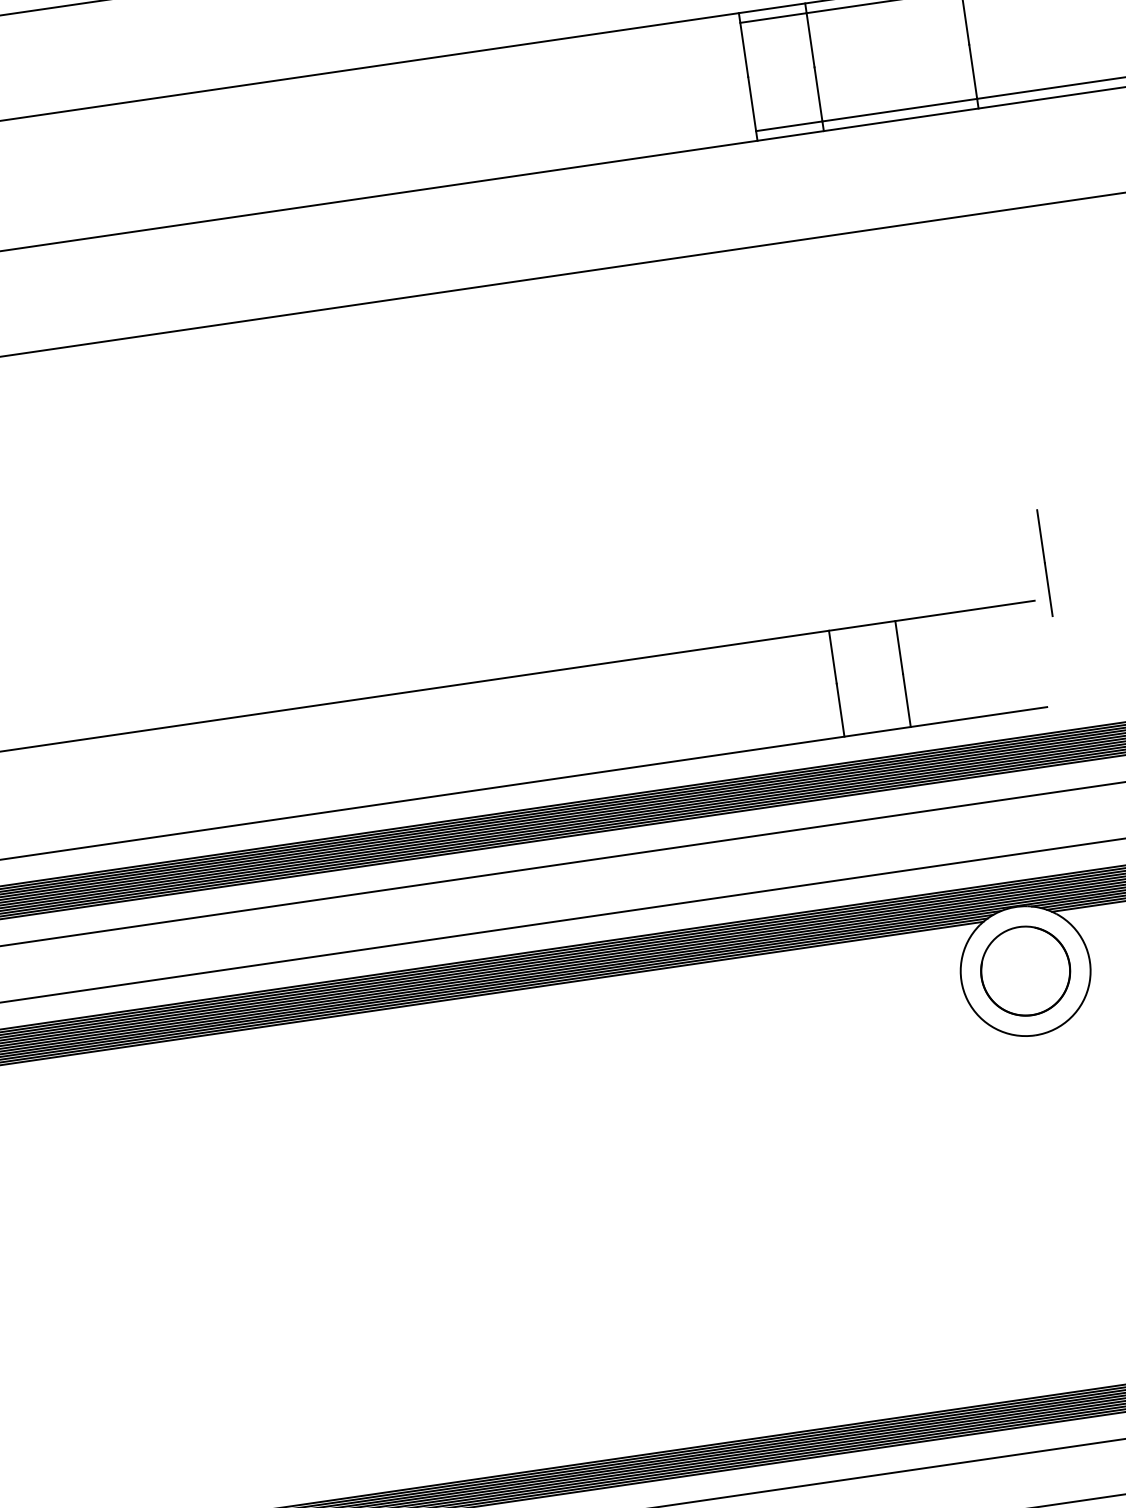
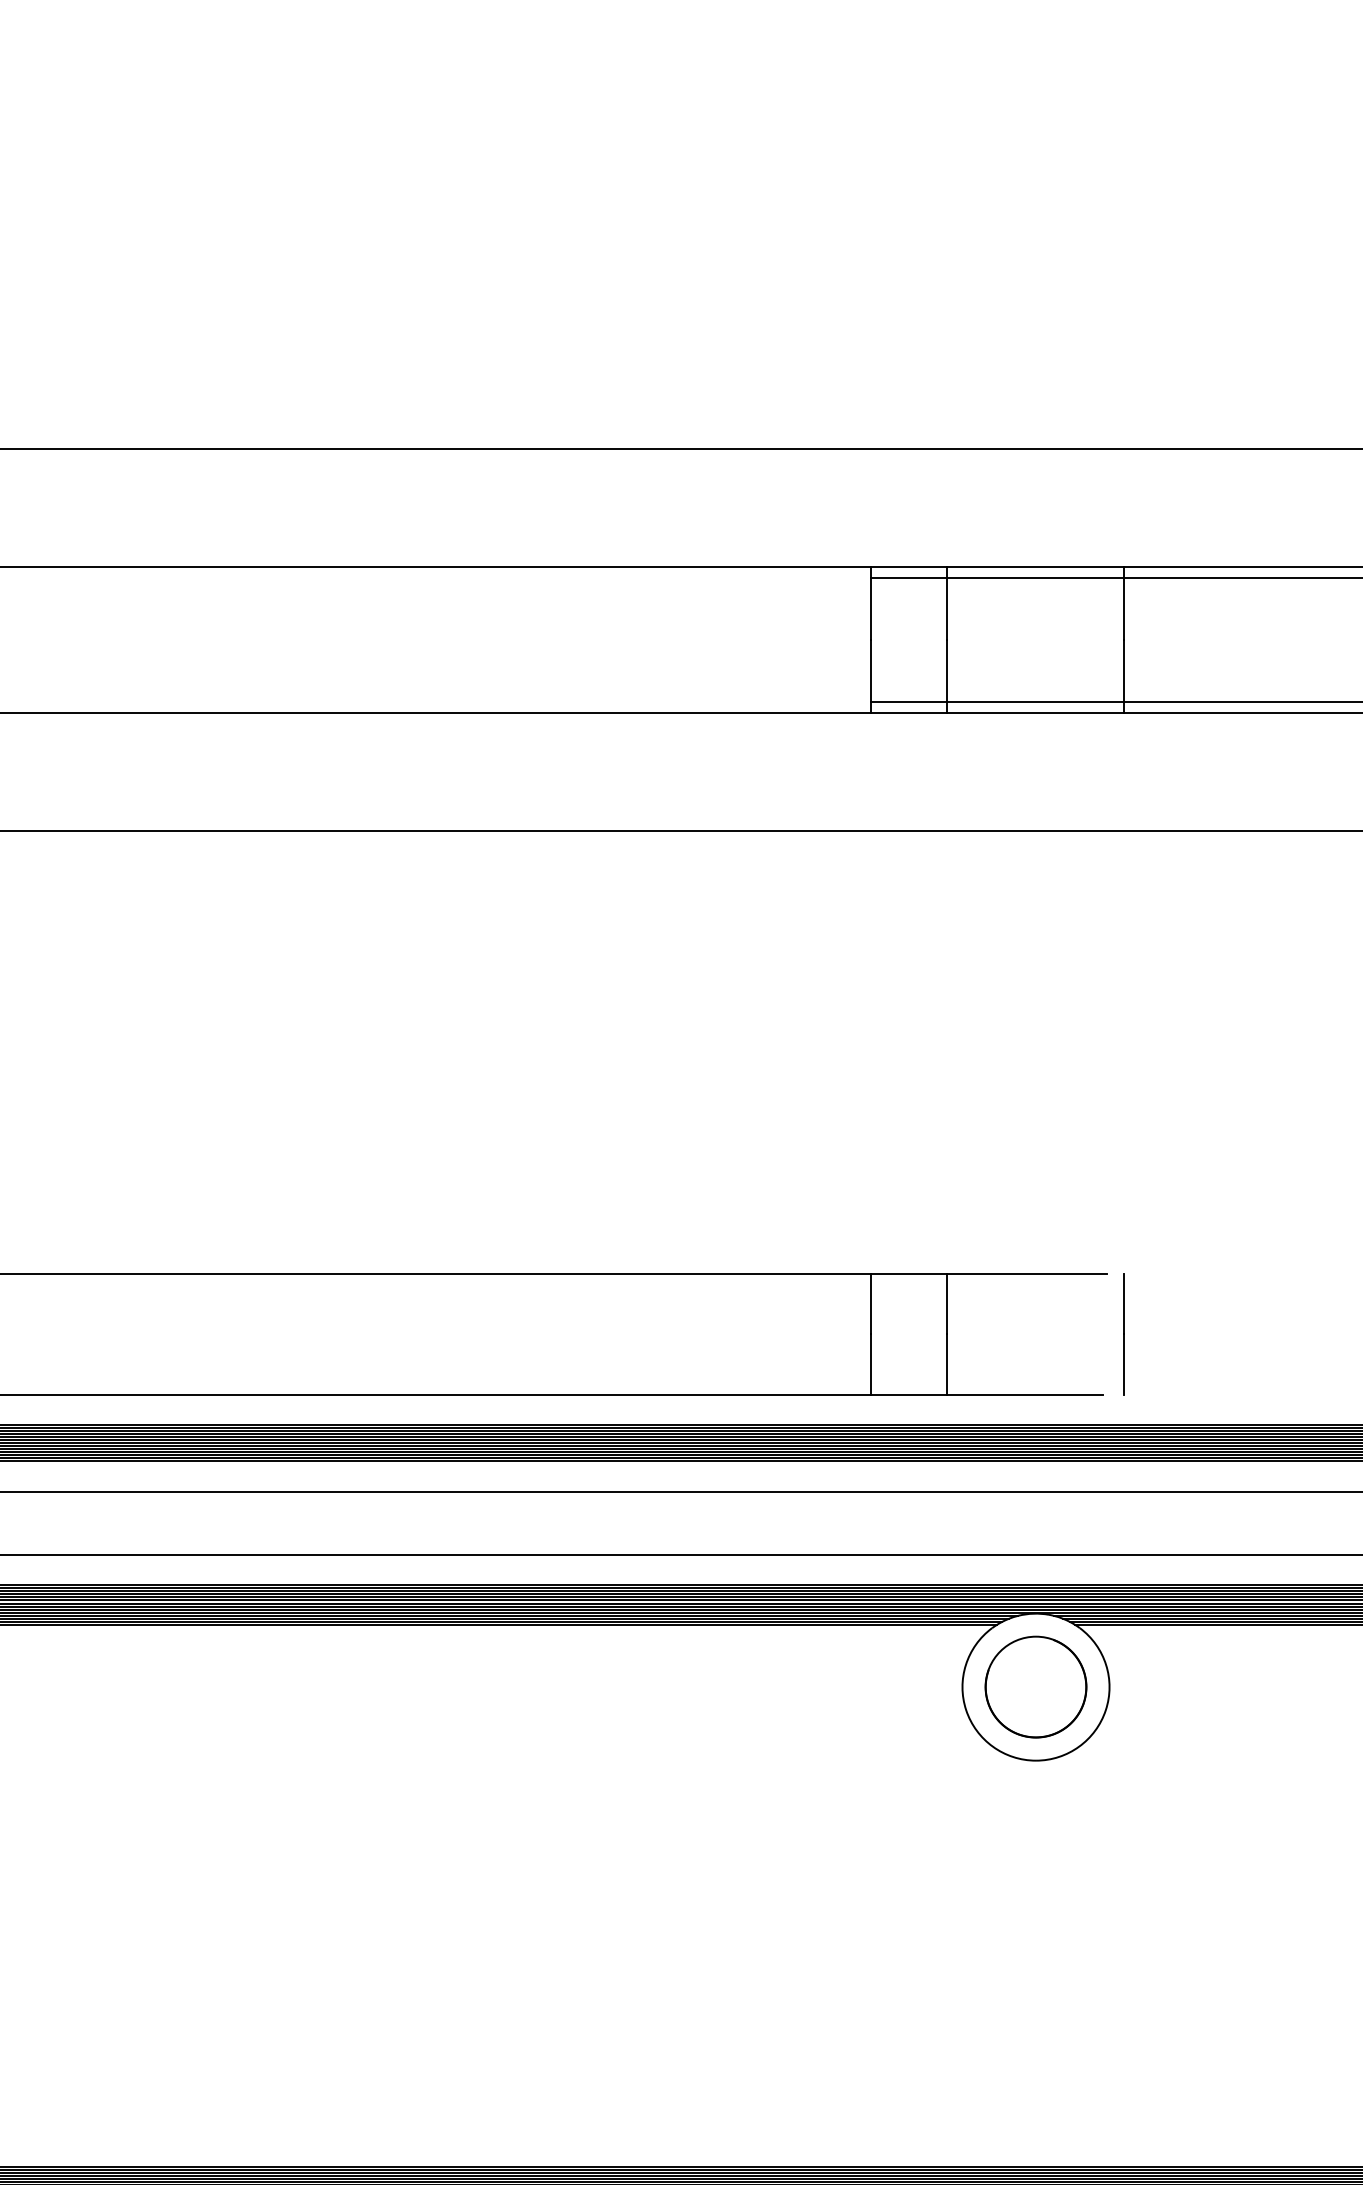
line: (1044, 563) -> (1123, 1334), moved

